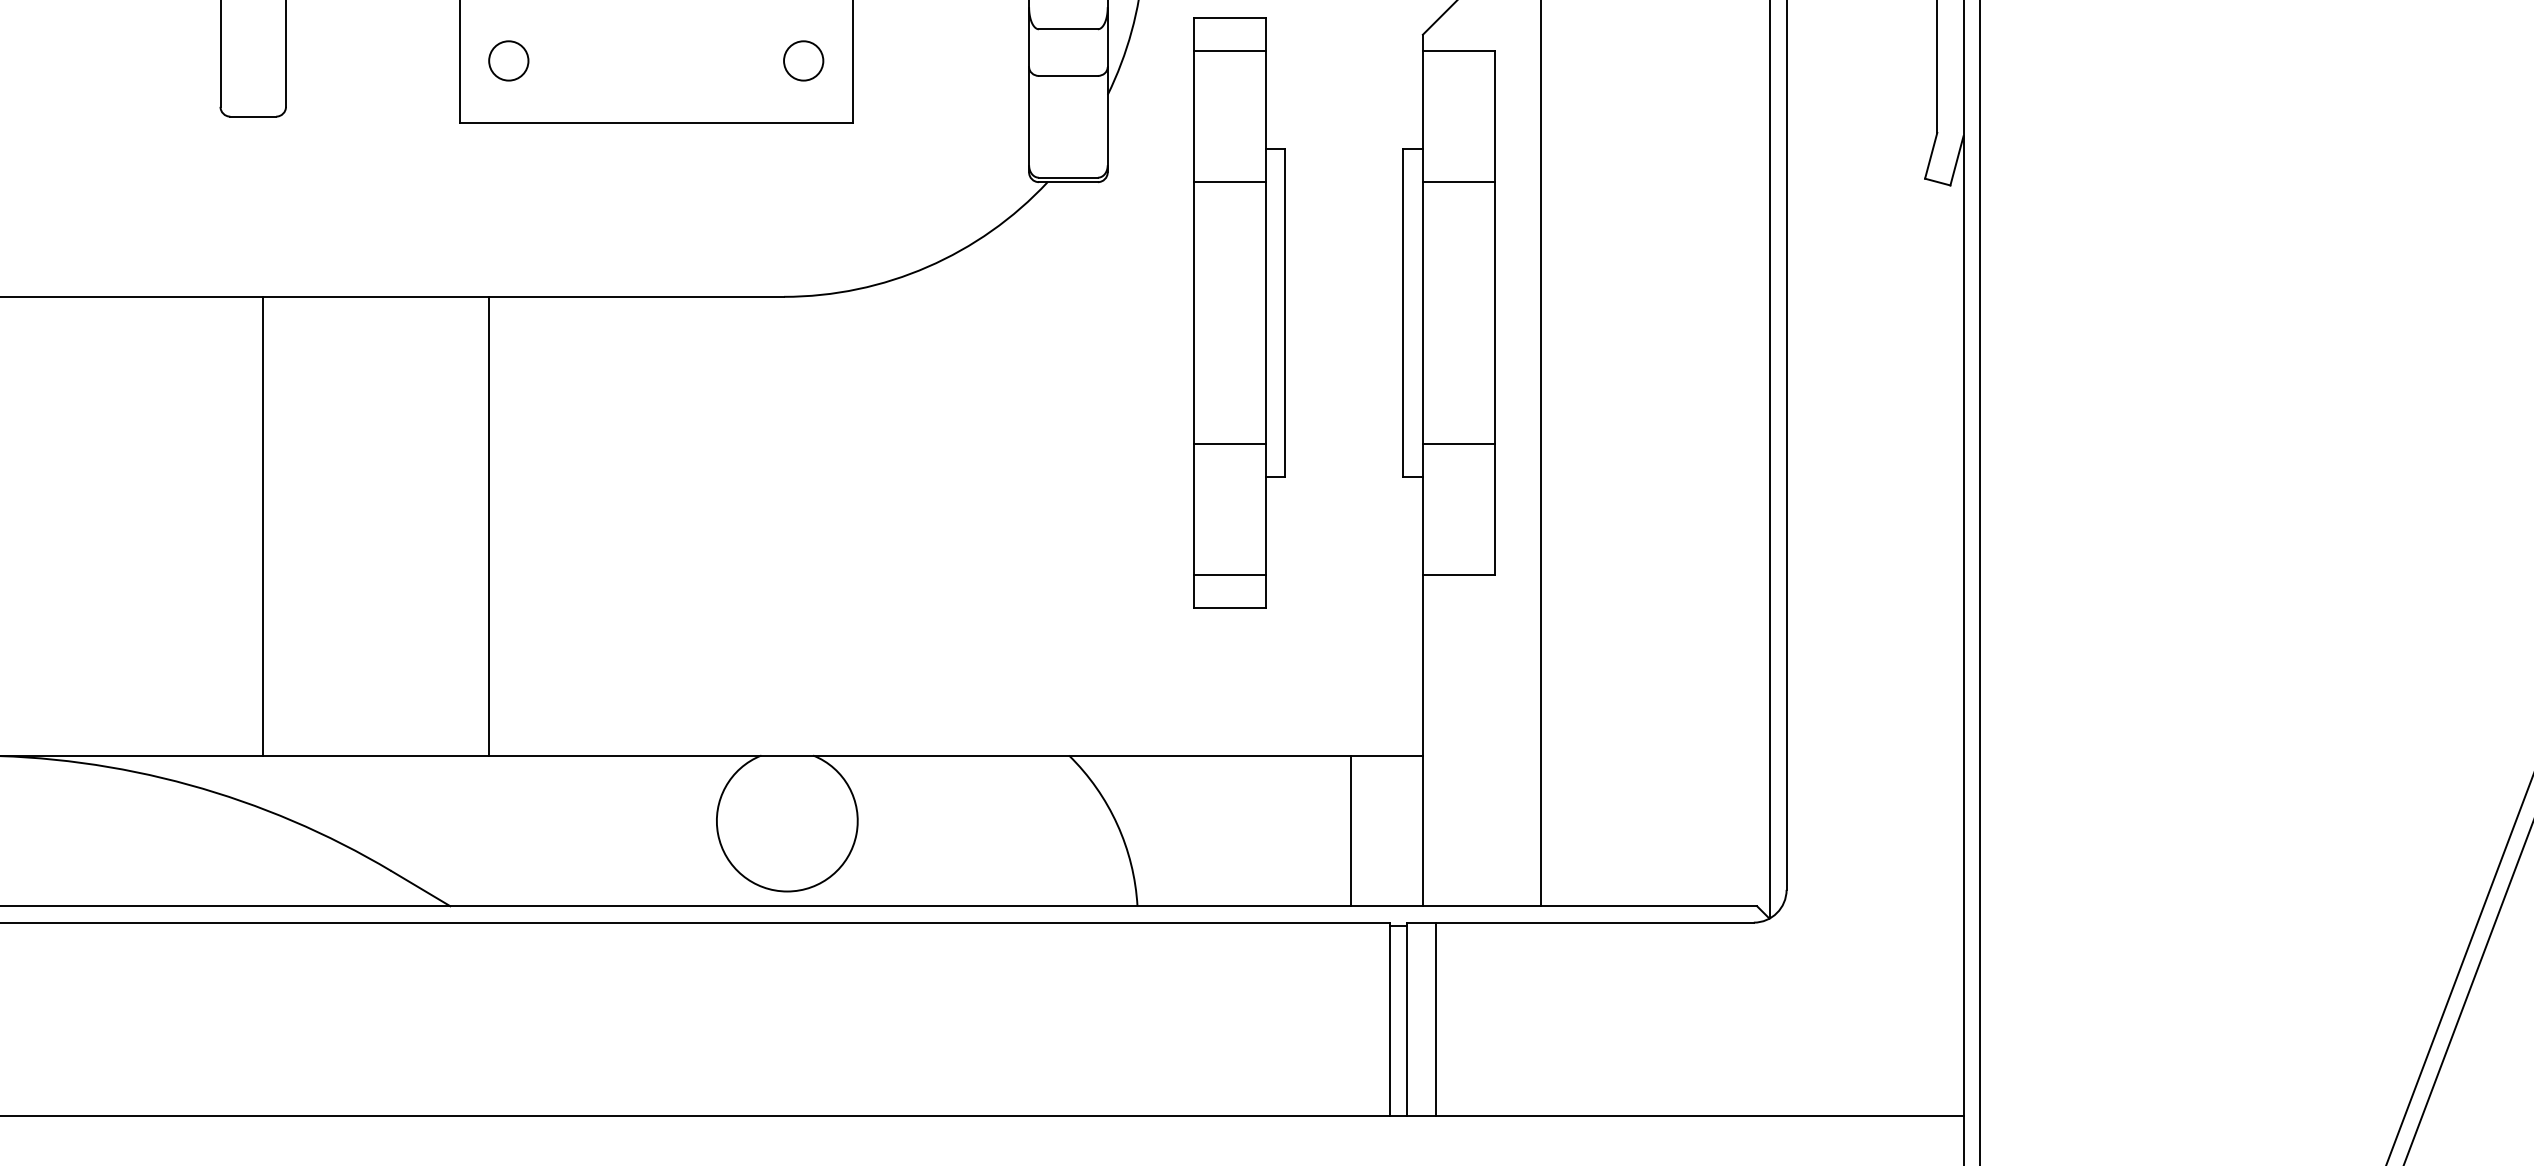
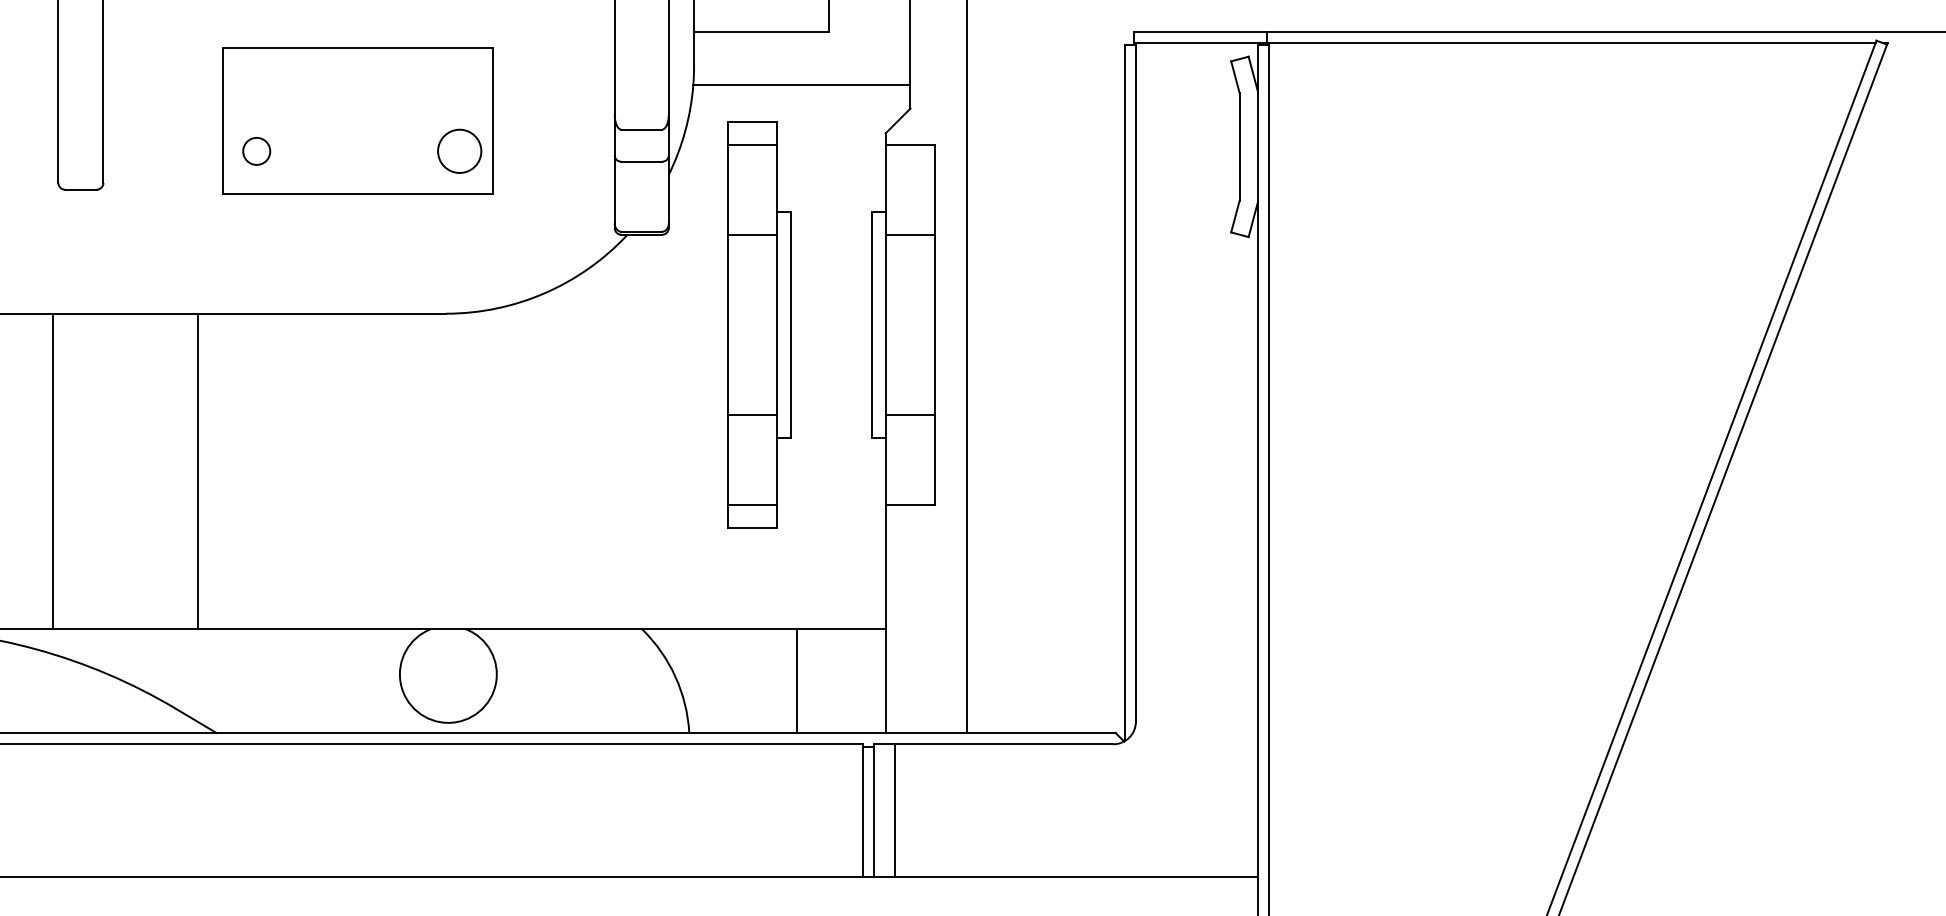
circle: (803, 61) -> (459, 151), size x1.6
line: (262, 526) -> (52, 471), moved
line: (489, 526) -> (198, 471), moved
line: (1351, 831) -> (797, 681), moved

